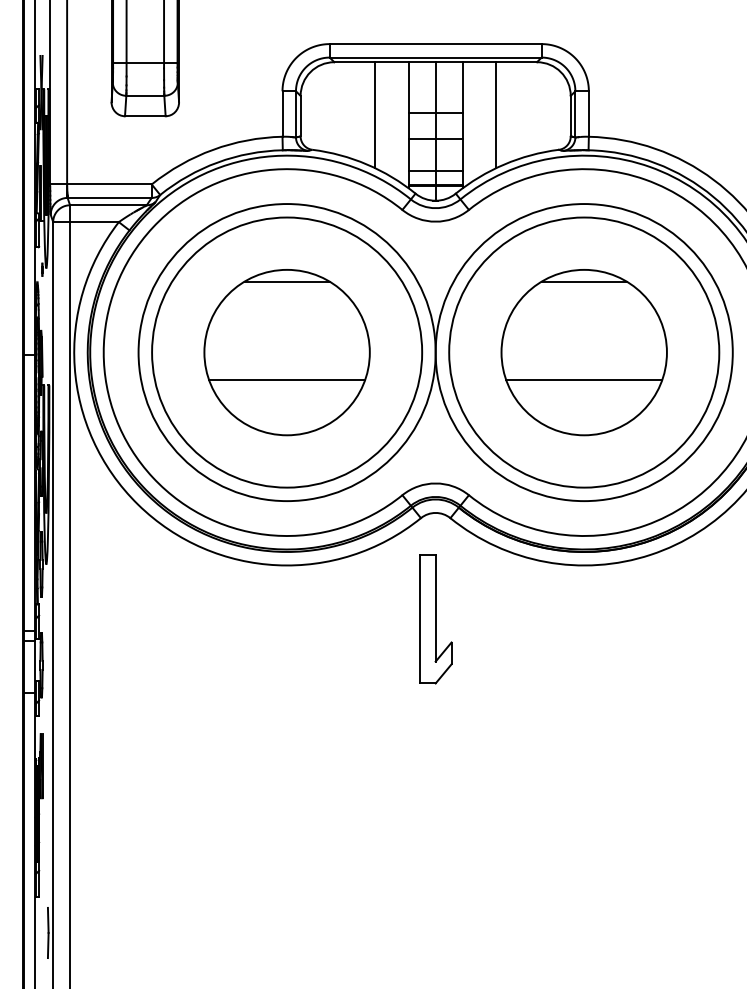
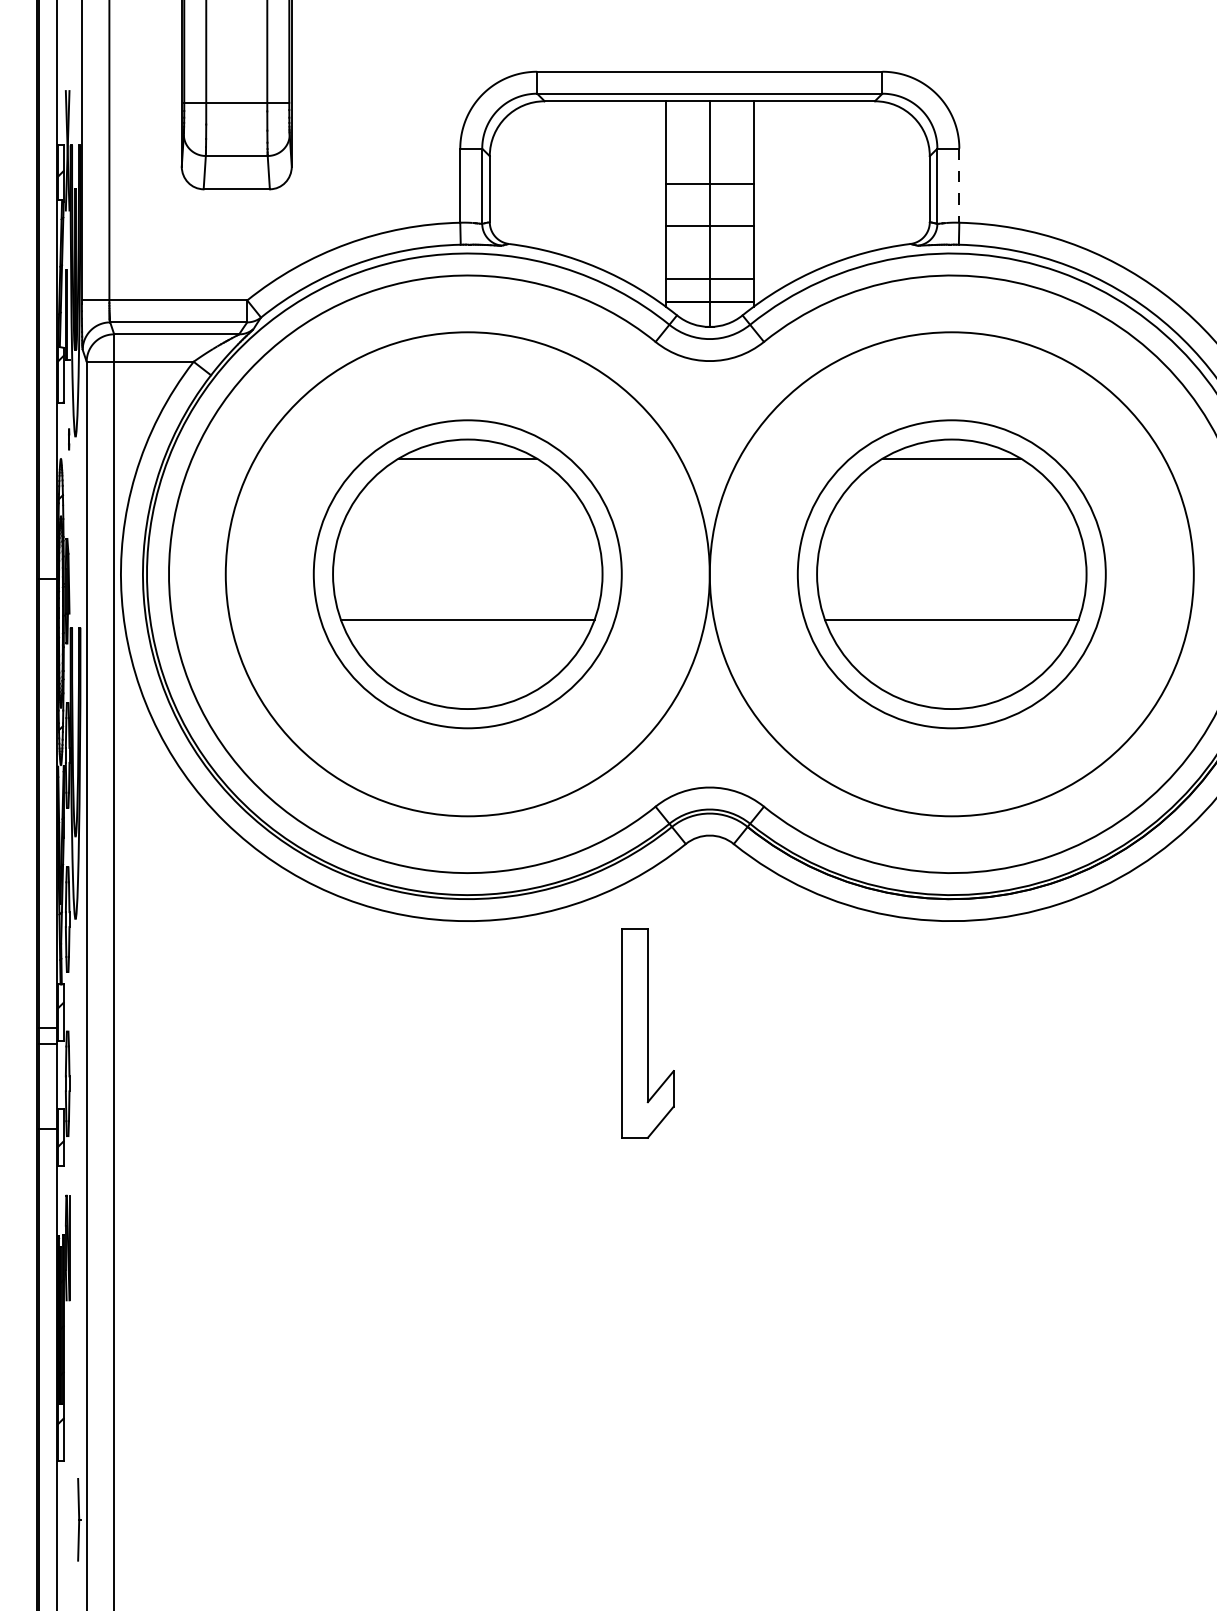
line: (588, 114) -> (958, 186), solid -> dashed
line: (374, 115) -> (610, 188), removed
line: (496, 115) -> (808, 188), removed
circle: (287, 352) -> (468, 574), size x0.7
circle: (584, 352) -> (952, 574), size x0.7
part: (435, 619) -> (647, 1033), moved

